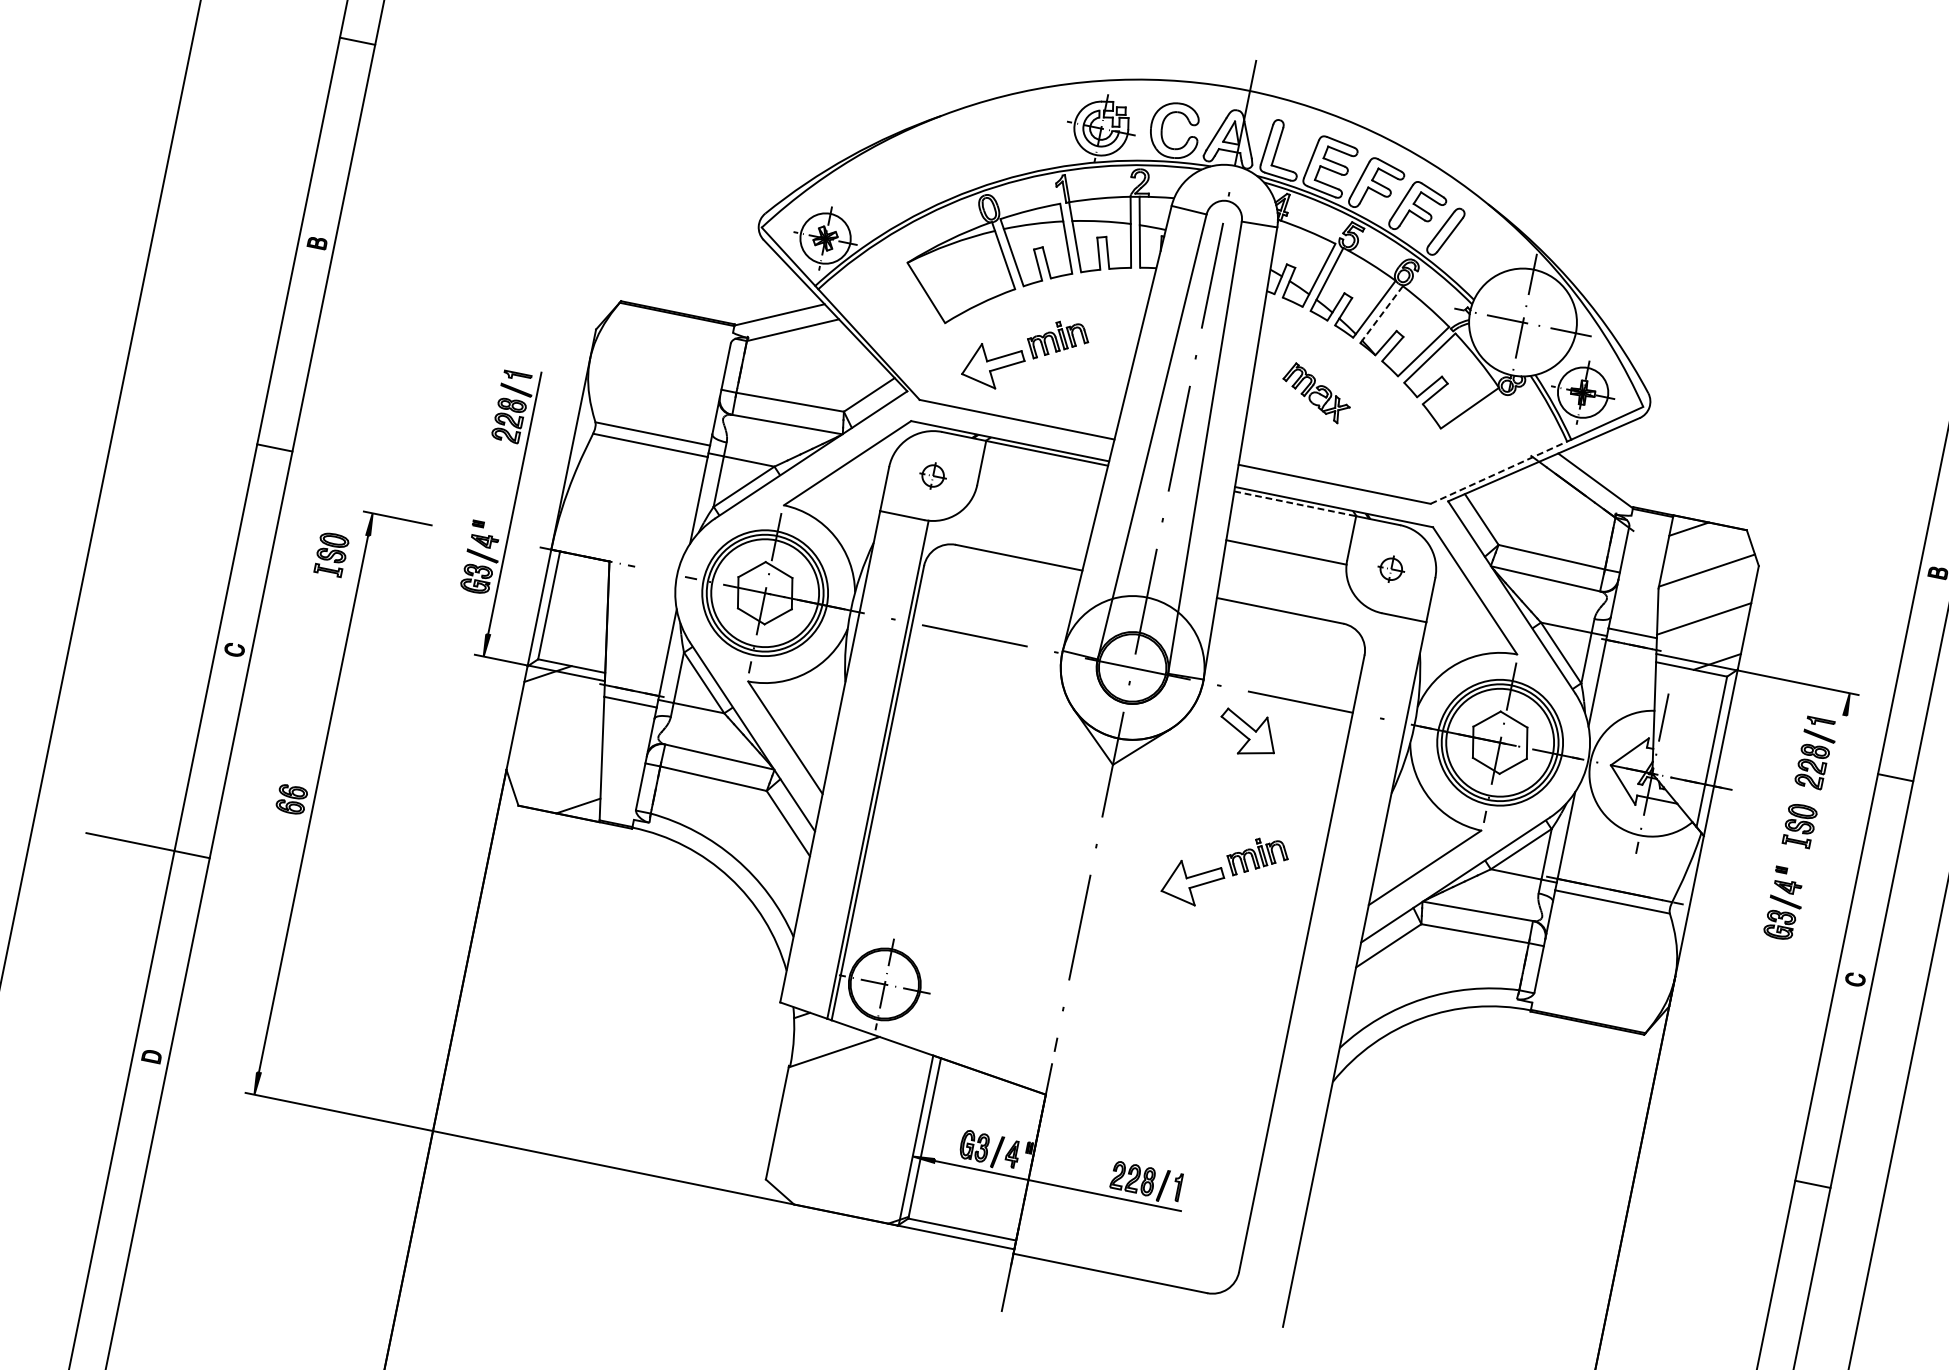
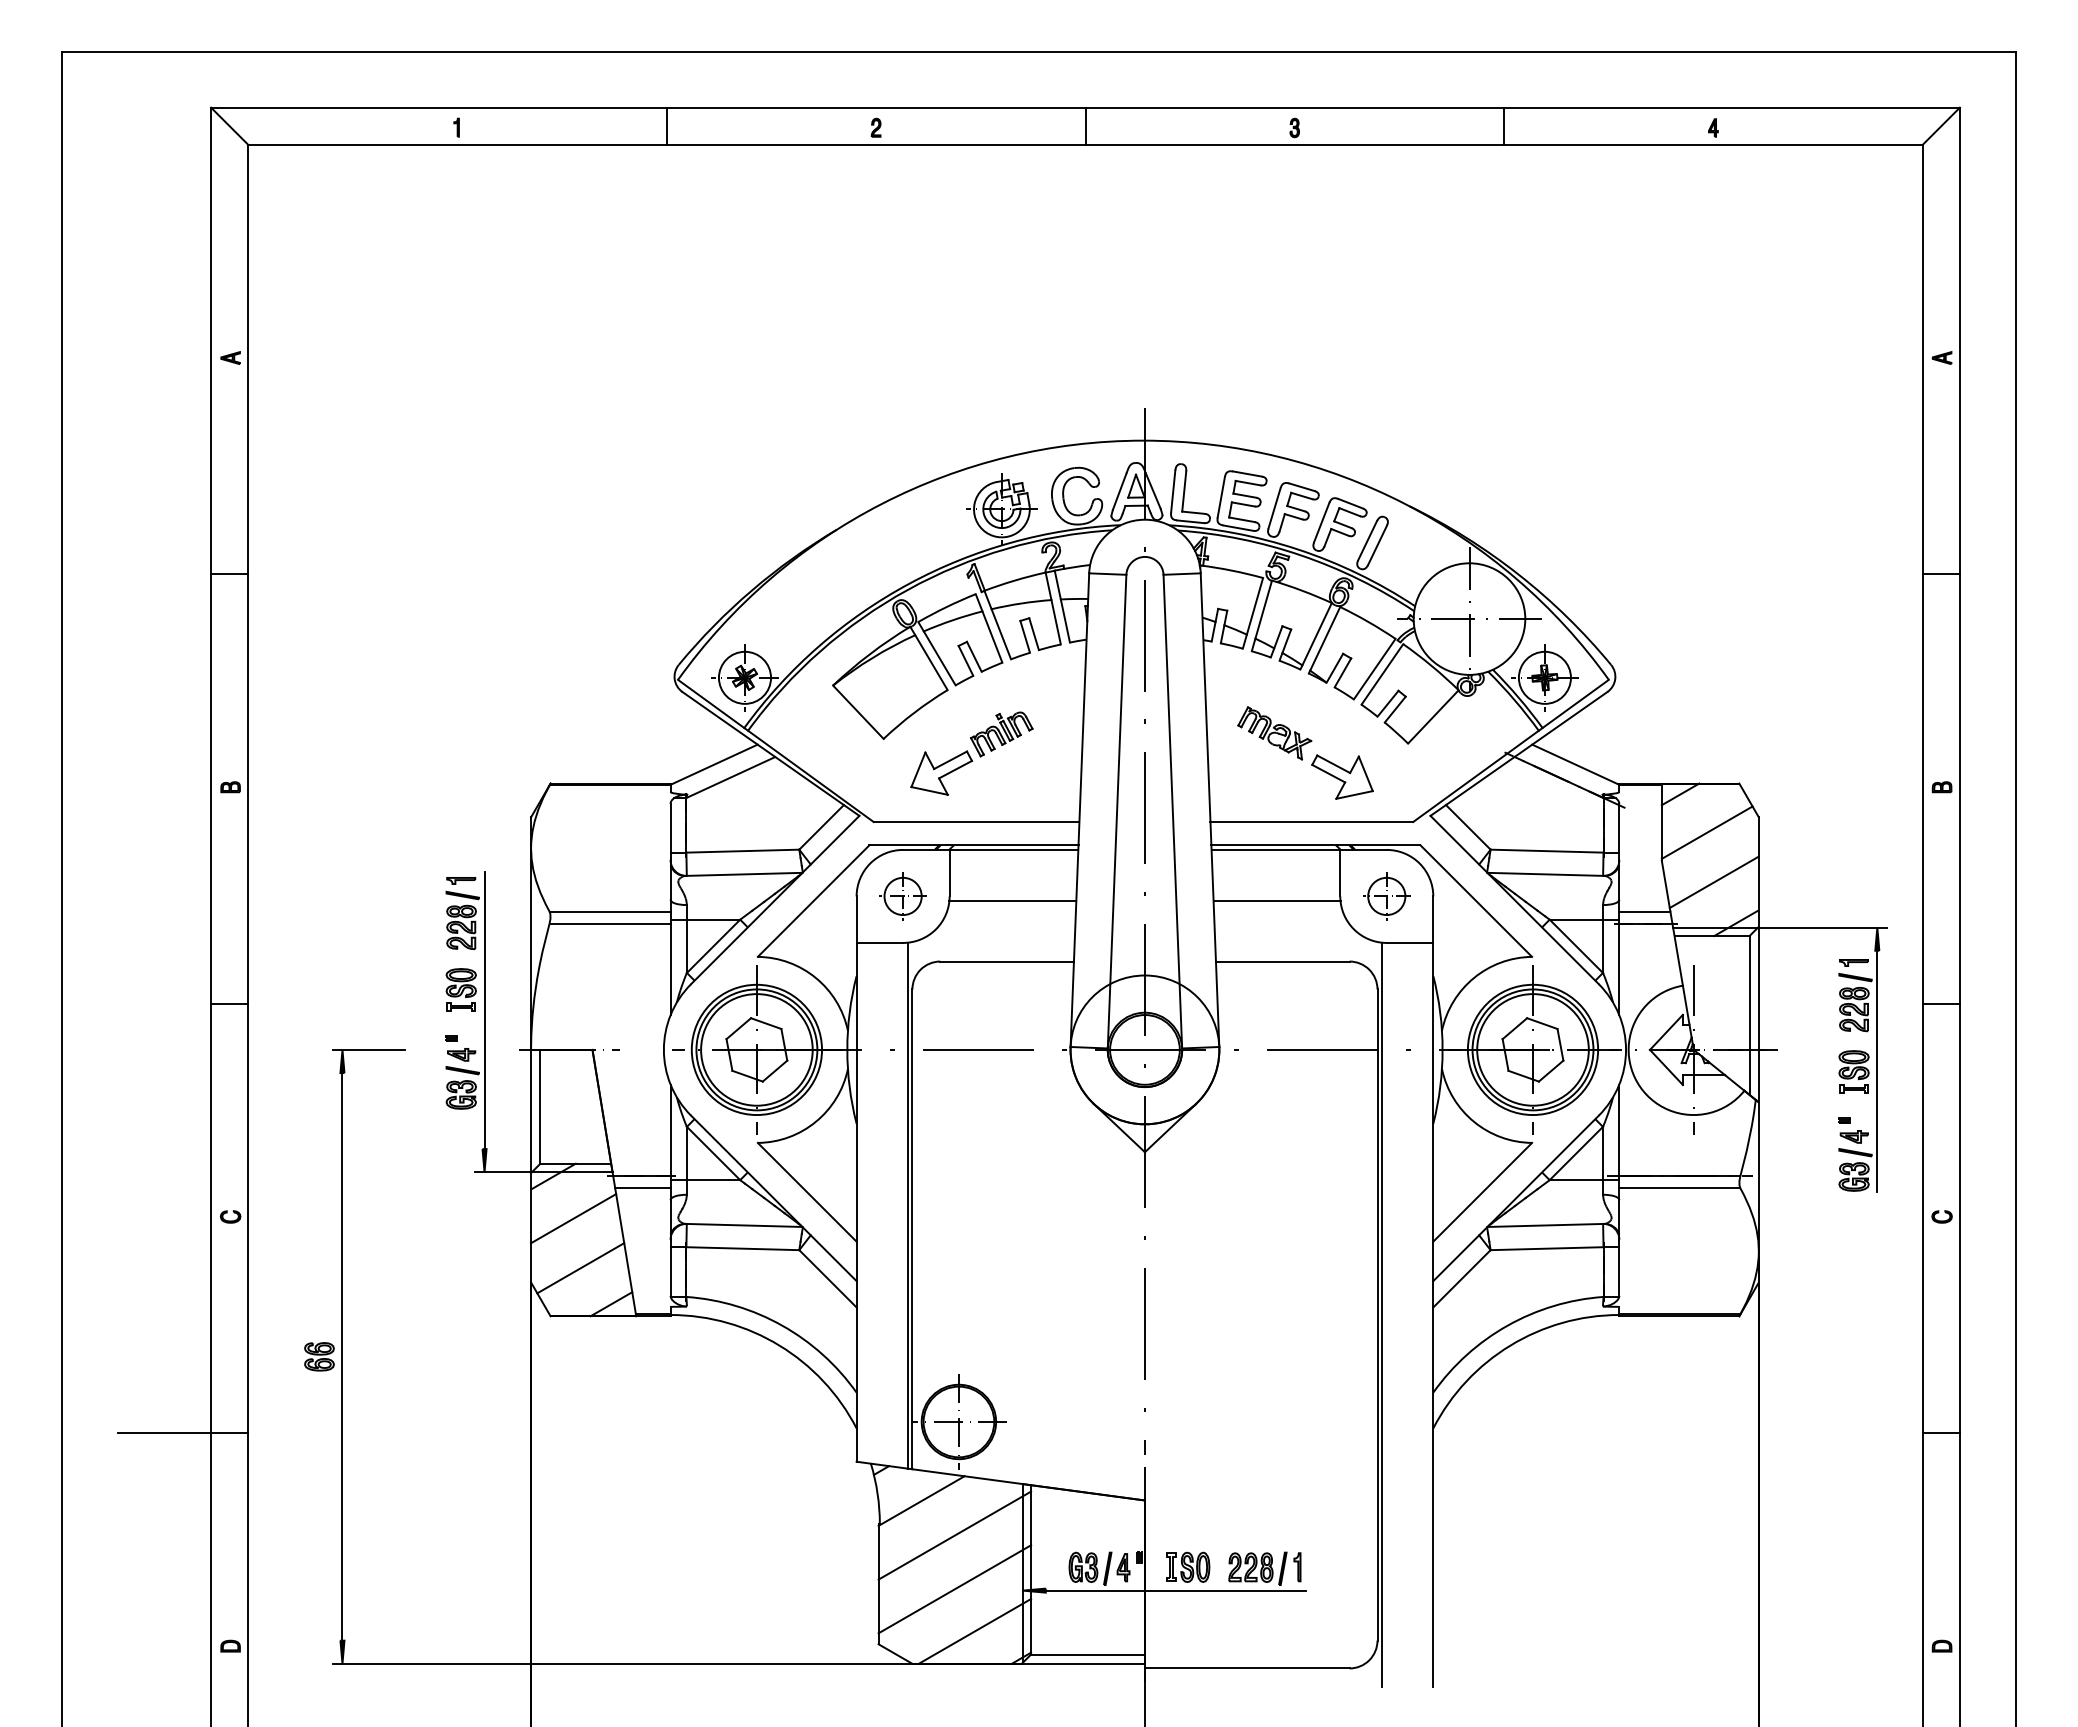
line: (1382, 314) -> (1325, 639), dashed -> solid
line: (1499, 472) -> (1476, 776), dashed -> solid
part: (932, 475) -> (902, 896), size x1.67
line: (1035, 501) -> (1012, 901), added
line: (1295, 503) -> (1276, 849), dashed -> solid
part: (330, 553) -> (460, 989), moved
part: (1390, 569) -> (1386, 896), size x1.67
line: (559, 717) -> (573, 1218), added
part: (1248, 733) -> (1342, 776), moved
line: (556, 766) -> (580, 1268), added
line: (1822, 828) -> (1877, 1070), added
part: (1225, 870) -> (1280, 1236), removed
line: (1306, 964) -> (1382, 1314), added
line: (858, 1091) -> (954, 1535), added
line: (848, 1142) -> (954, 1589), added
part: (1074, 1165) -> (1188, 1566), added
line: (859, 1184) -> (974, 1630), added

